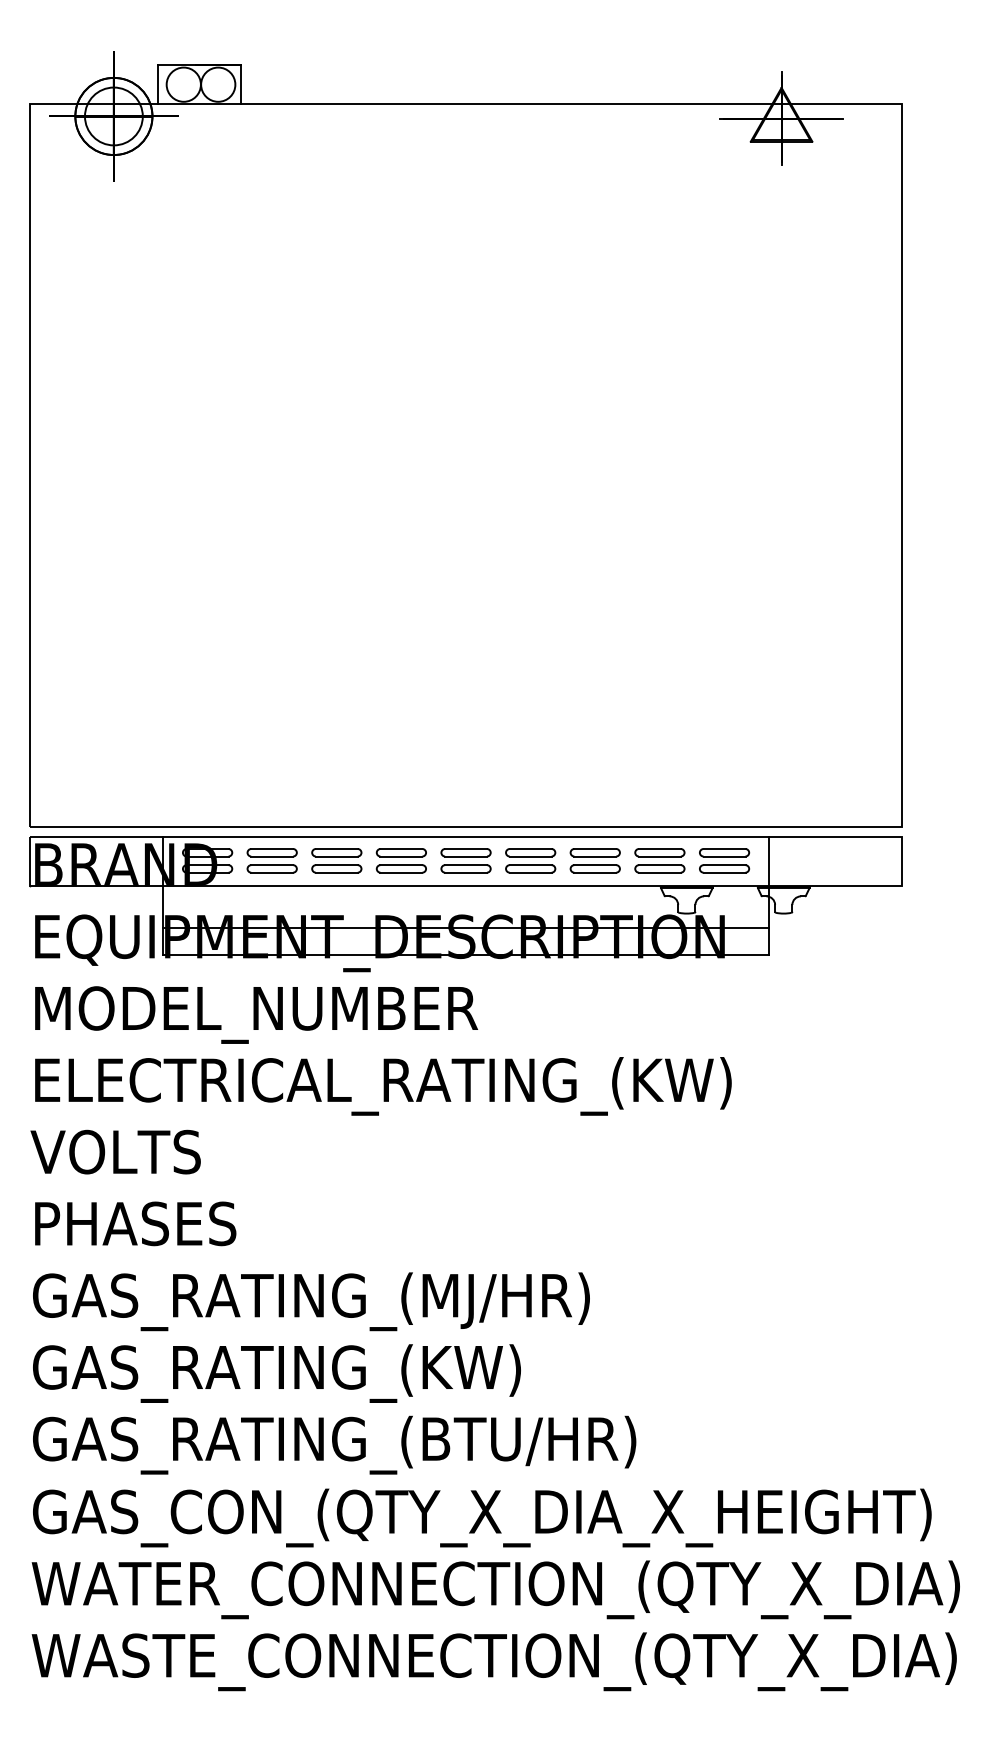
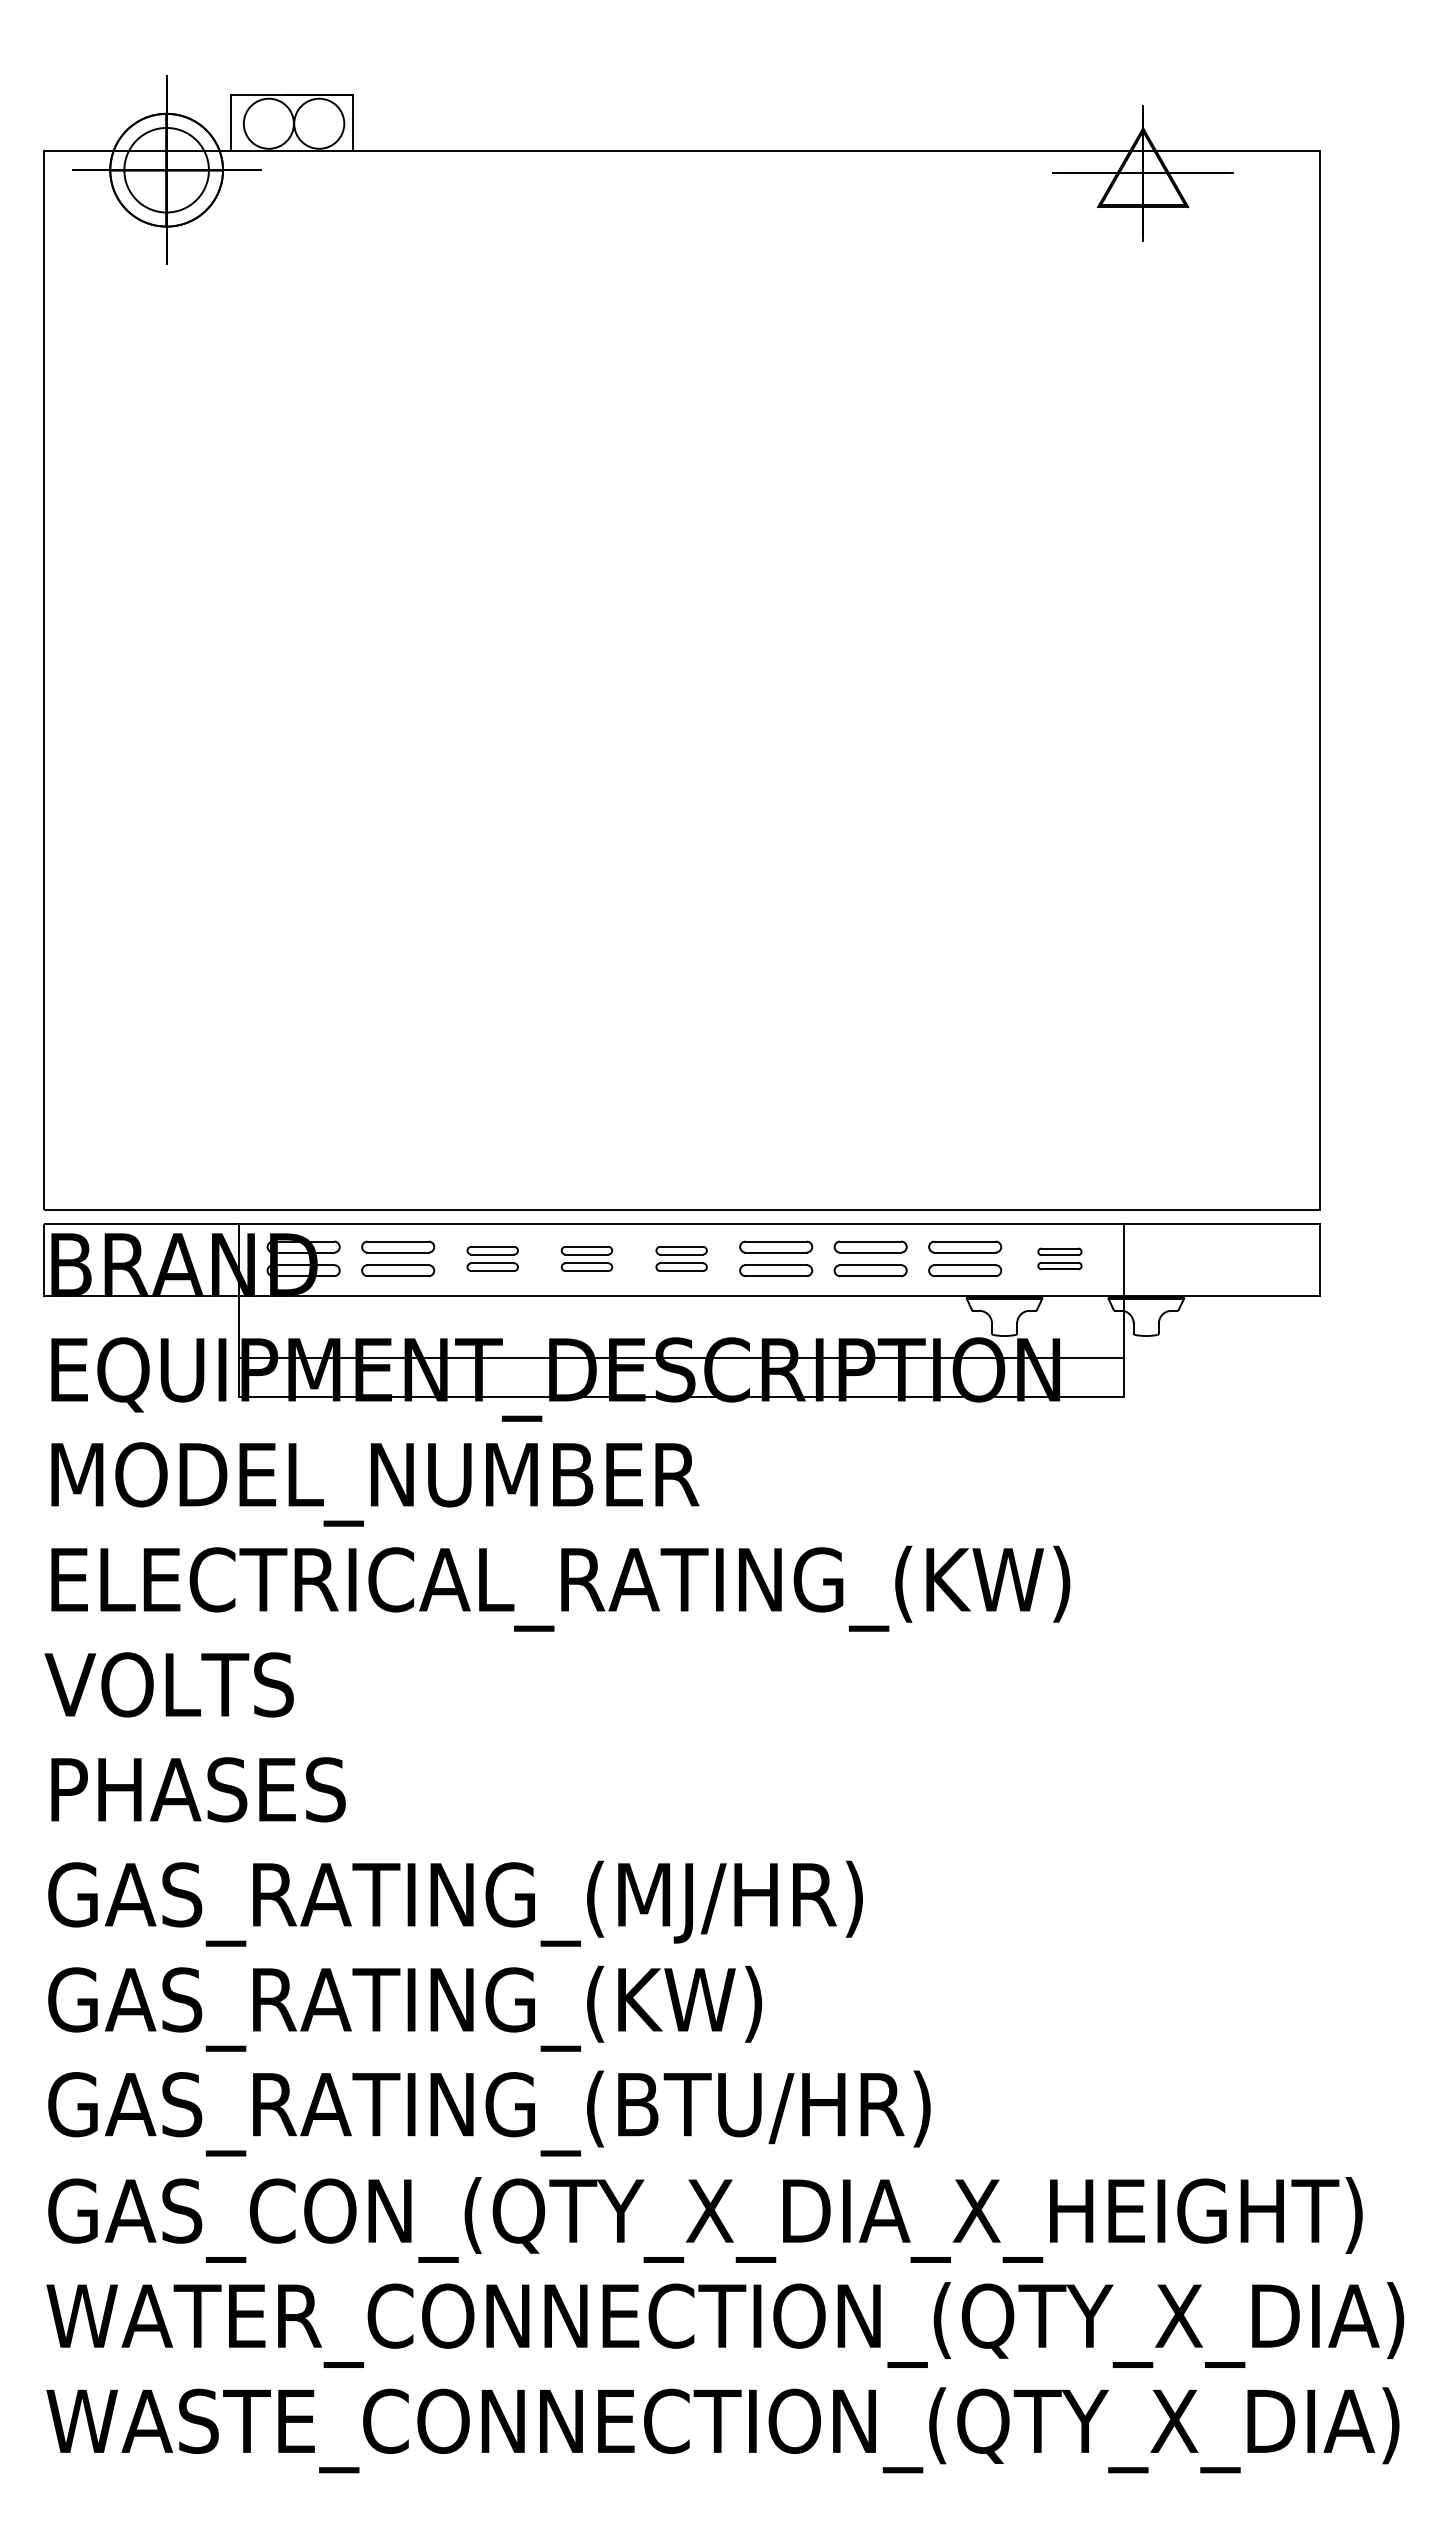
part: (336, 860) -> (492, 1258), size x0.7
part: (400, 860) -> (585, 1258), size x0.7
part: (465, 860) -> (680, 1258), size x0.7
part: (724, 860) -> (1059, 1258), size x0.6

